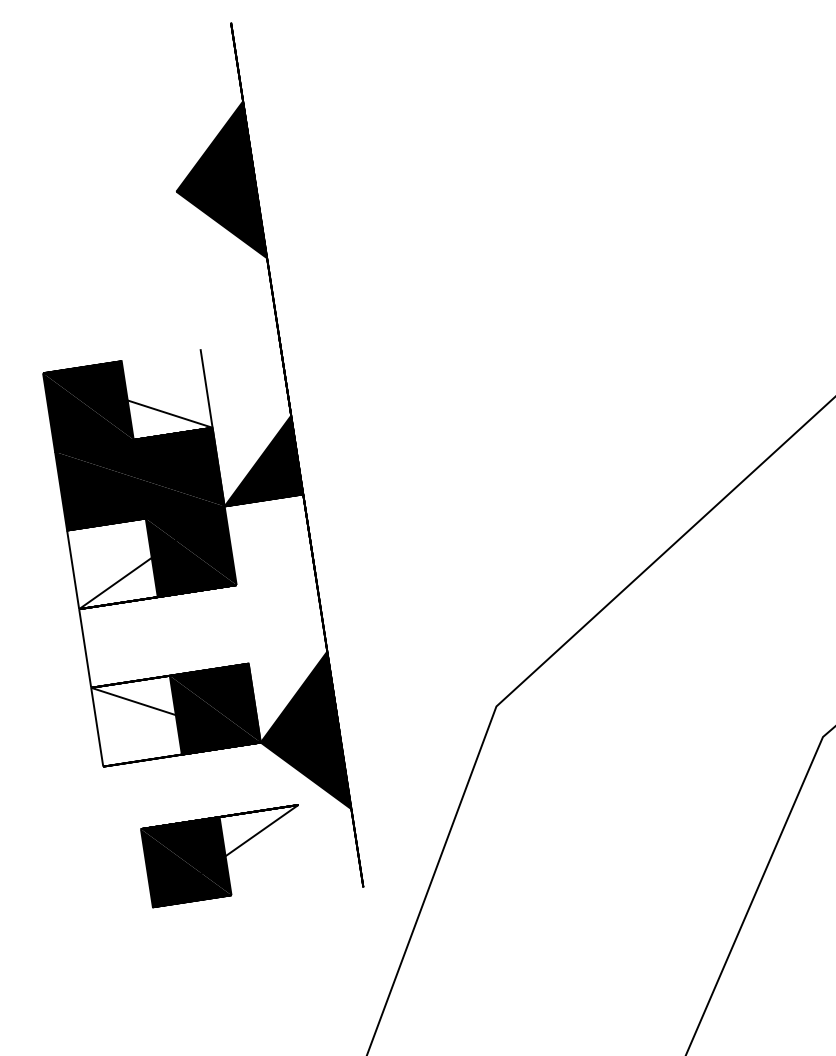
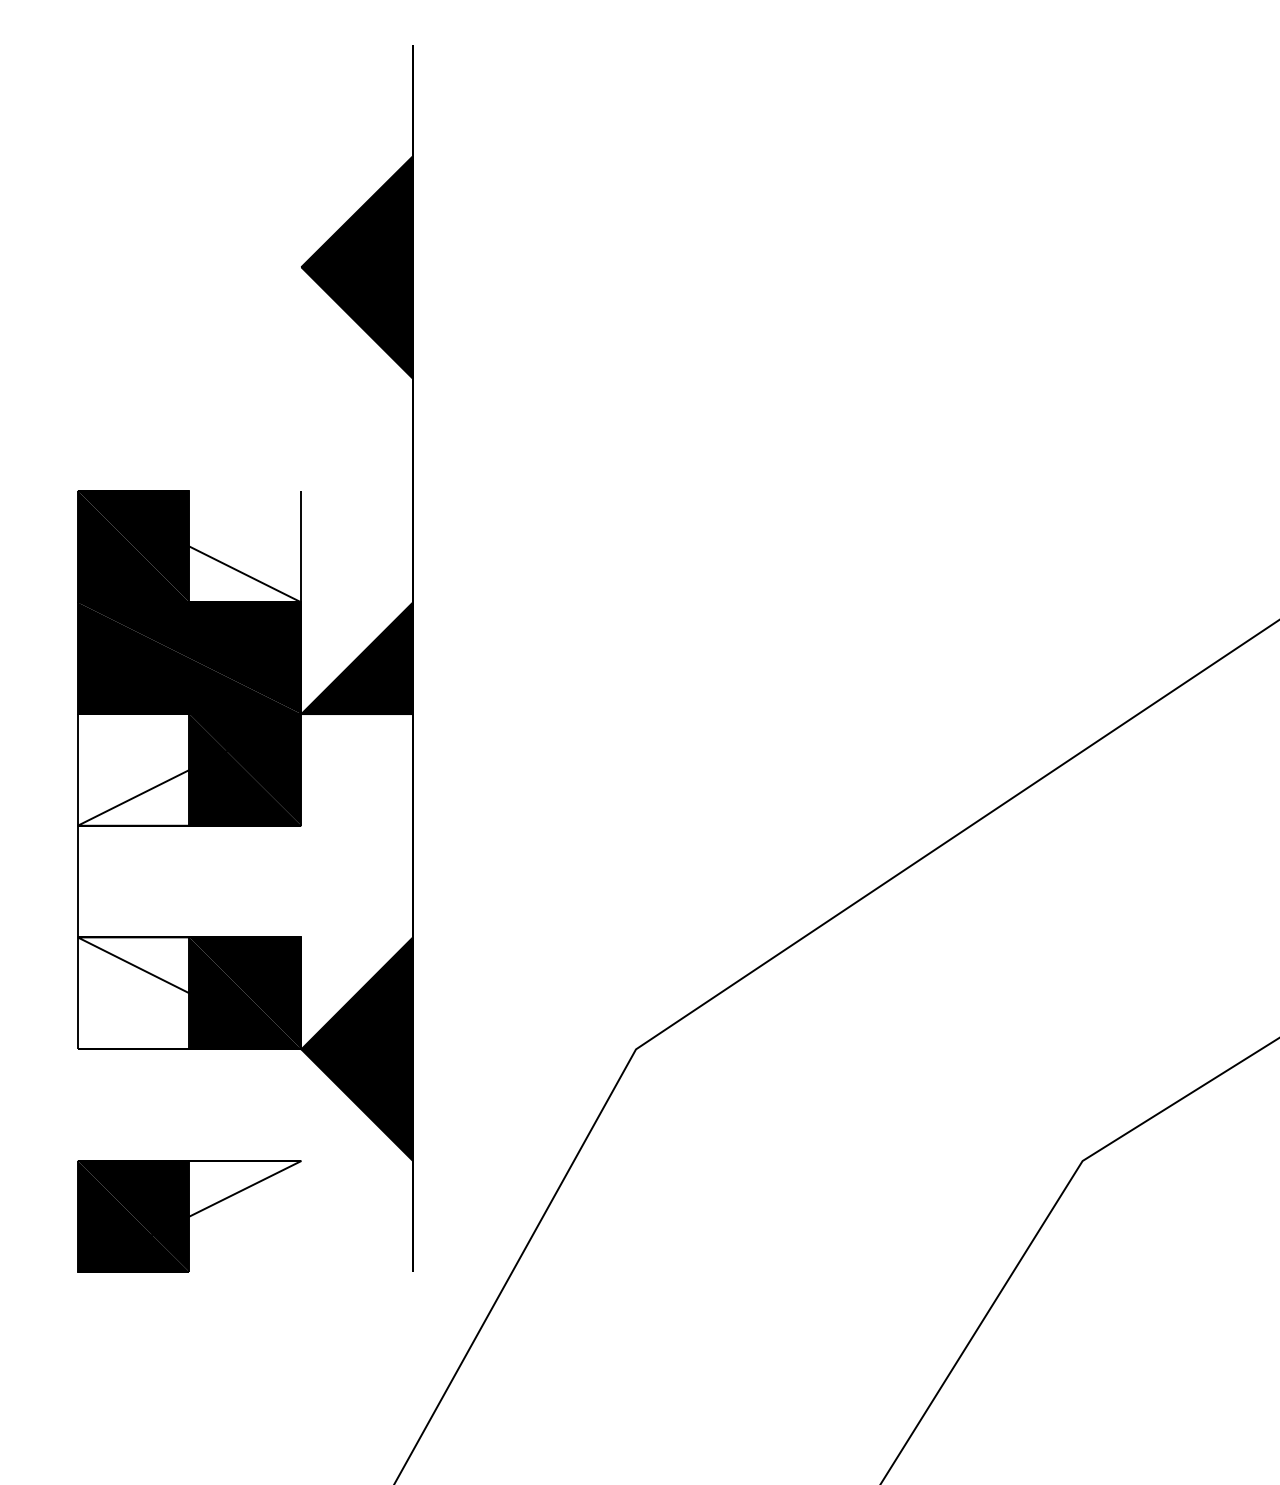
part: (225, 856) -> (189, 1216), moved

